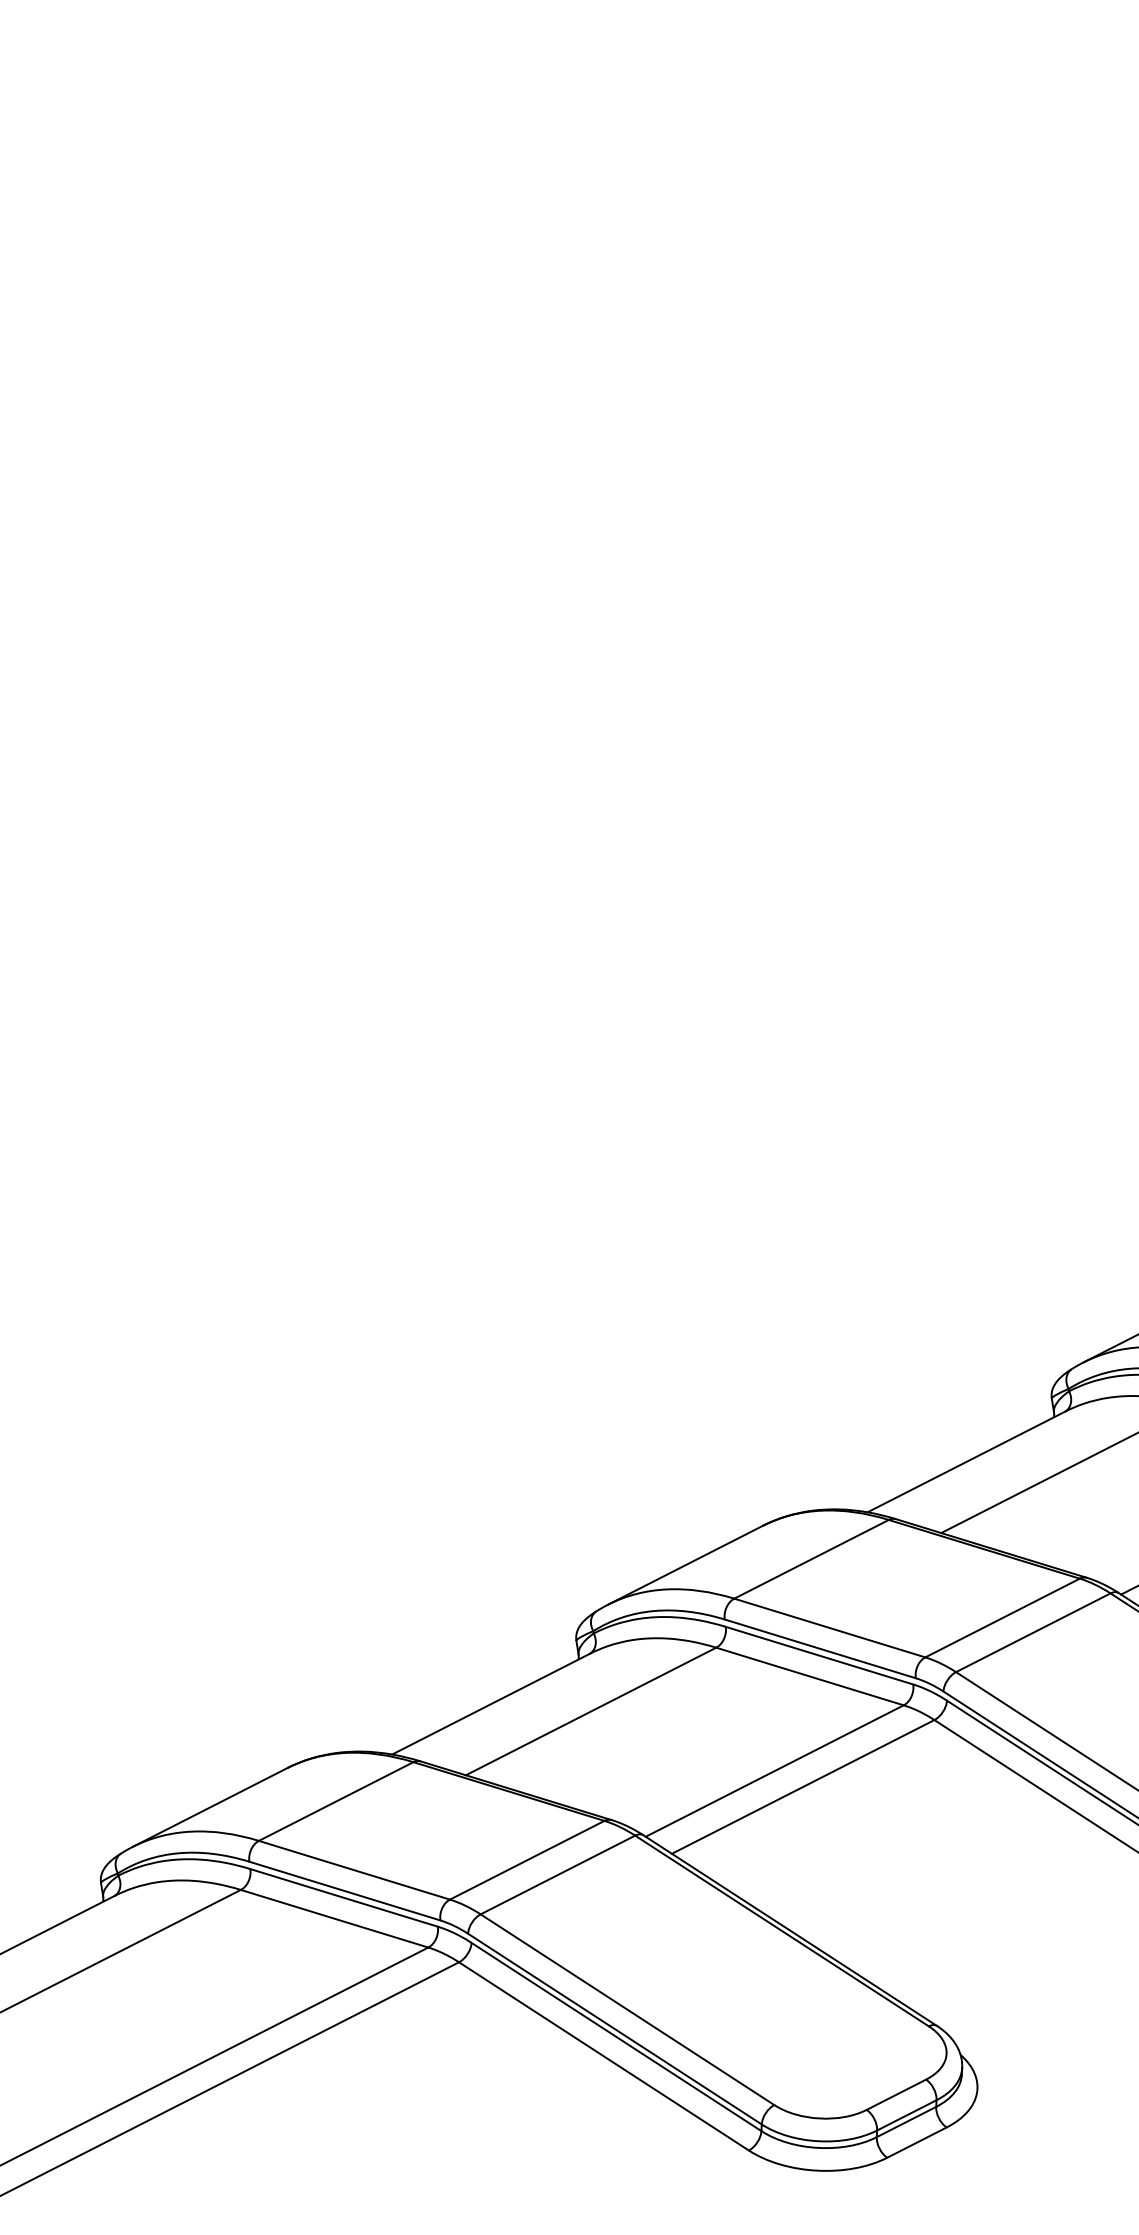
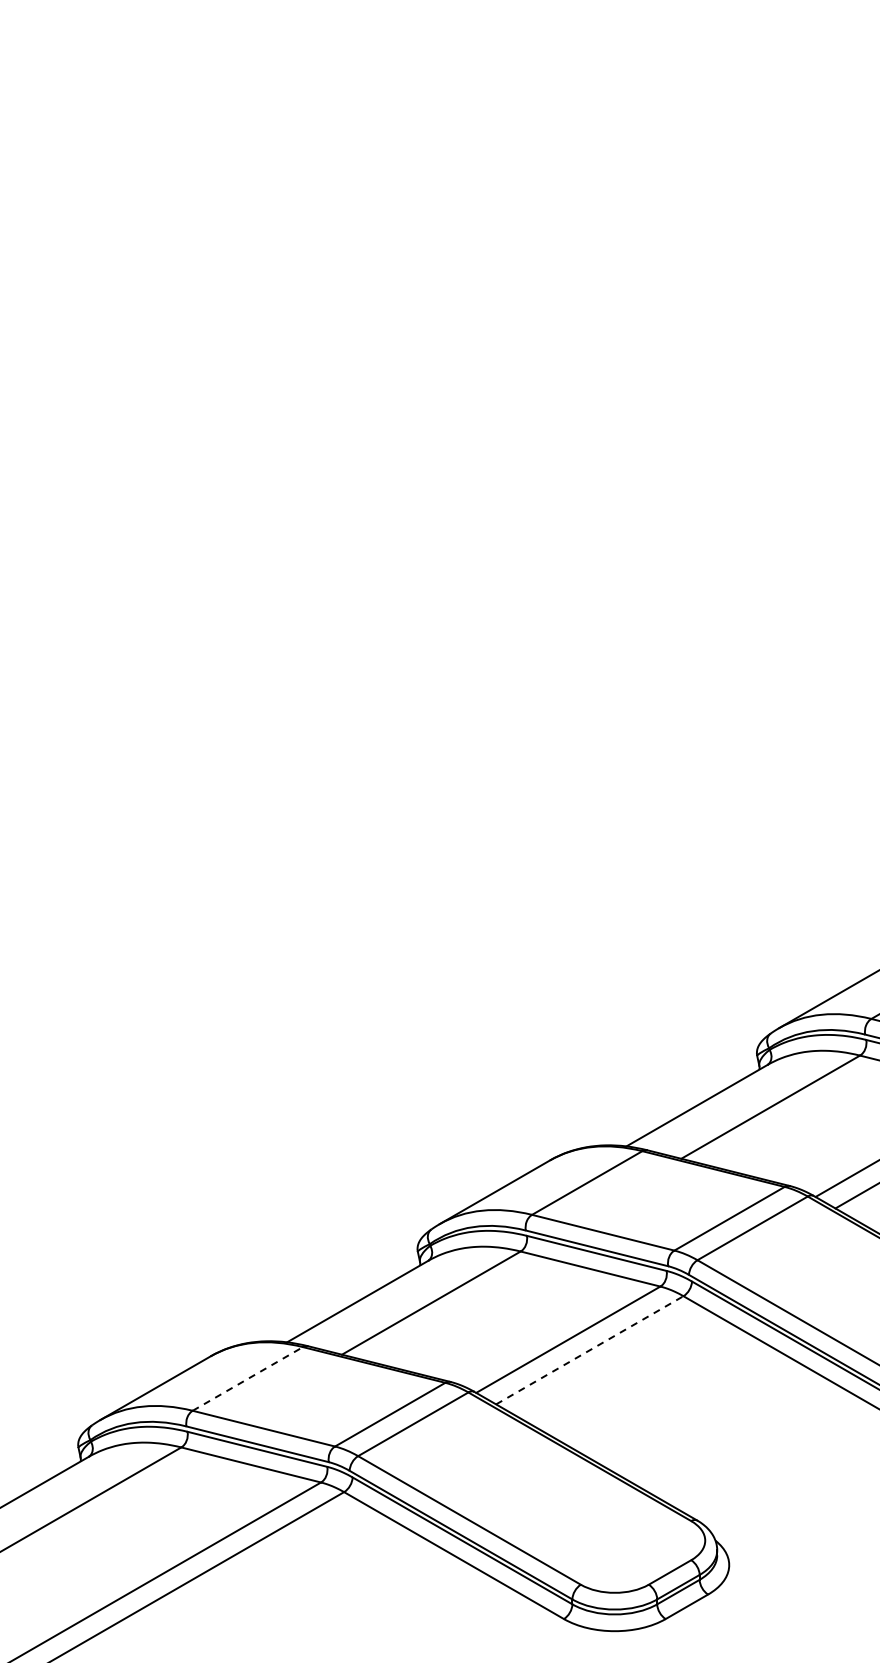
line: (804, 1787) -> (590, 1350), solid -> dashed
line: (335, 1800) -> (247, 1378), solid -> dashed

